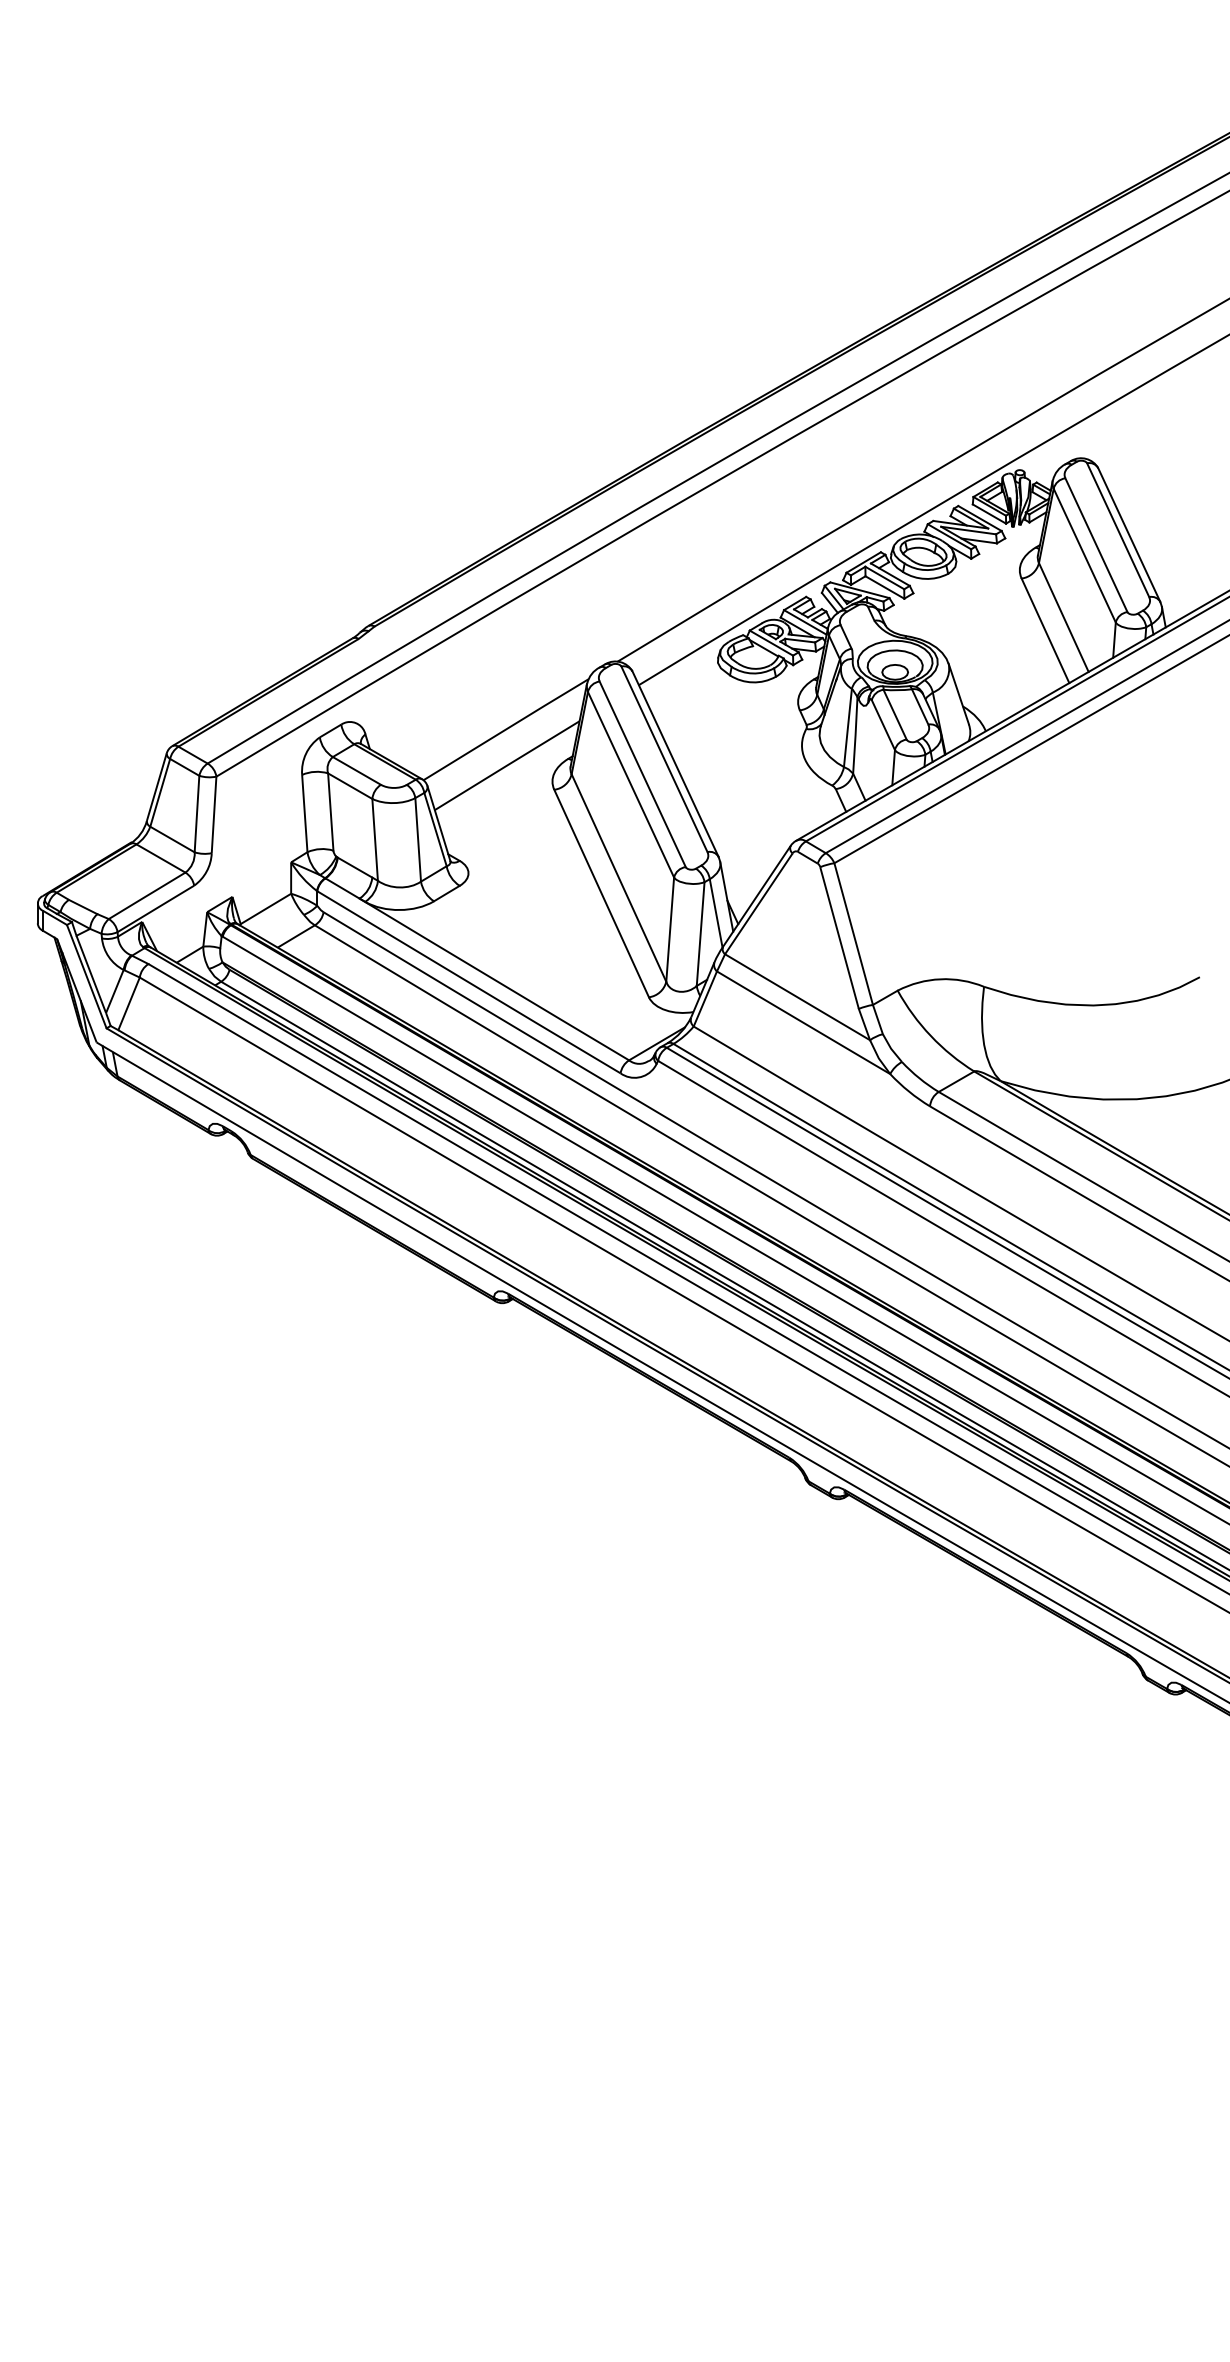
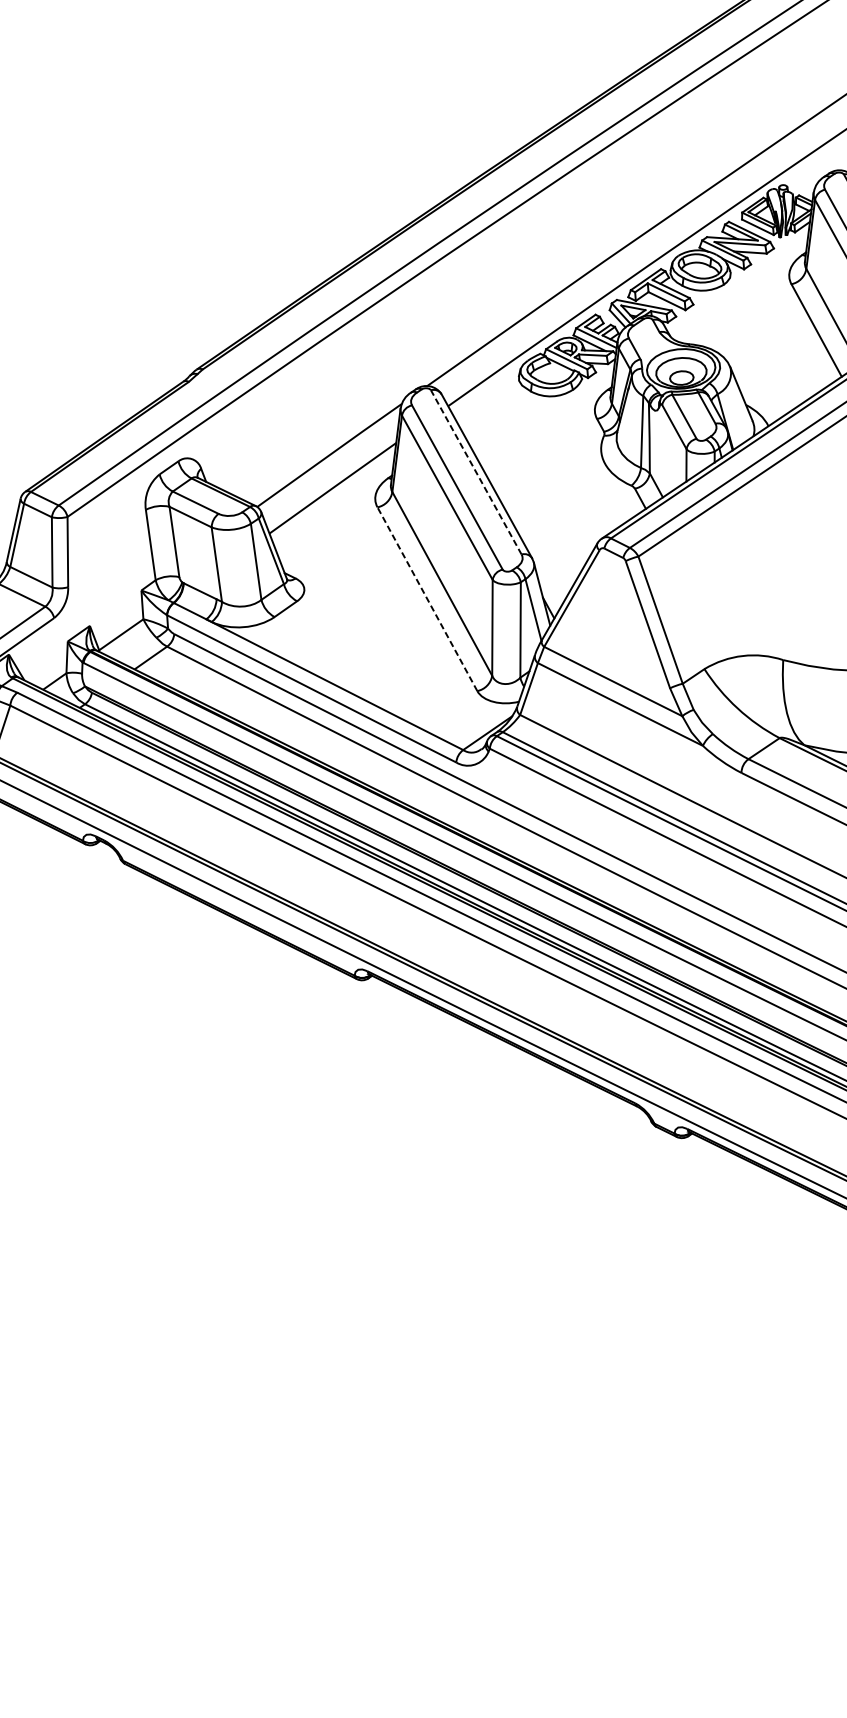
line: (664, 758) -> (476, 471), solid -> dashed
line: (601, 893) -> (427, 599), solid -> dashed

